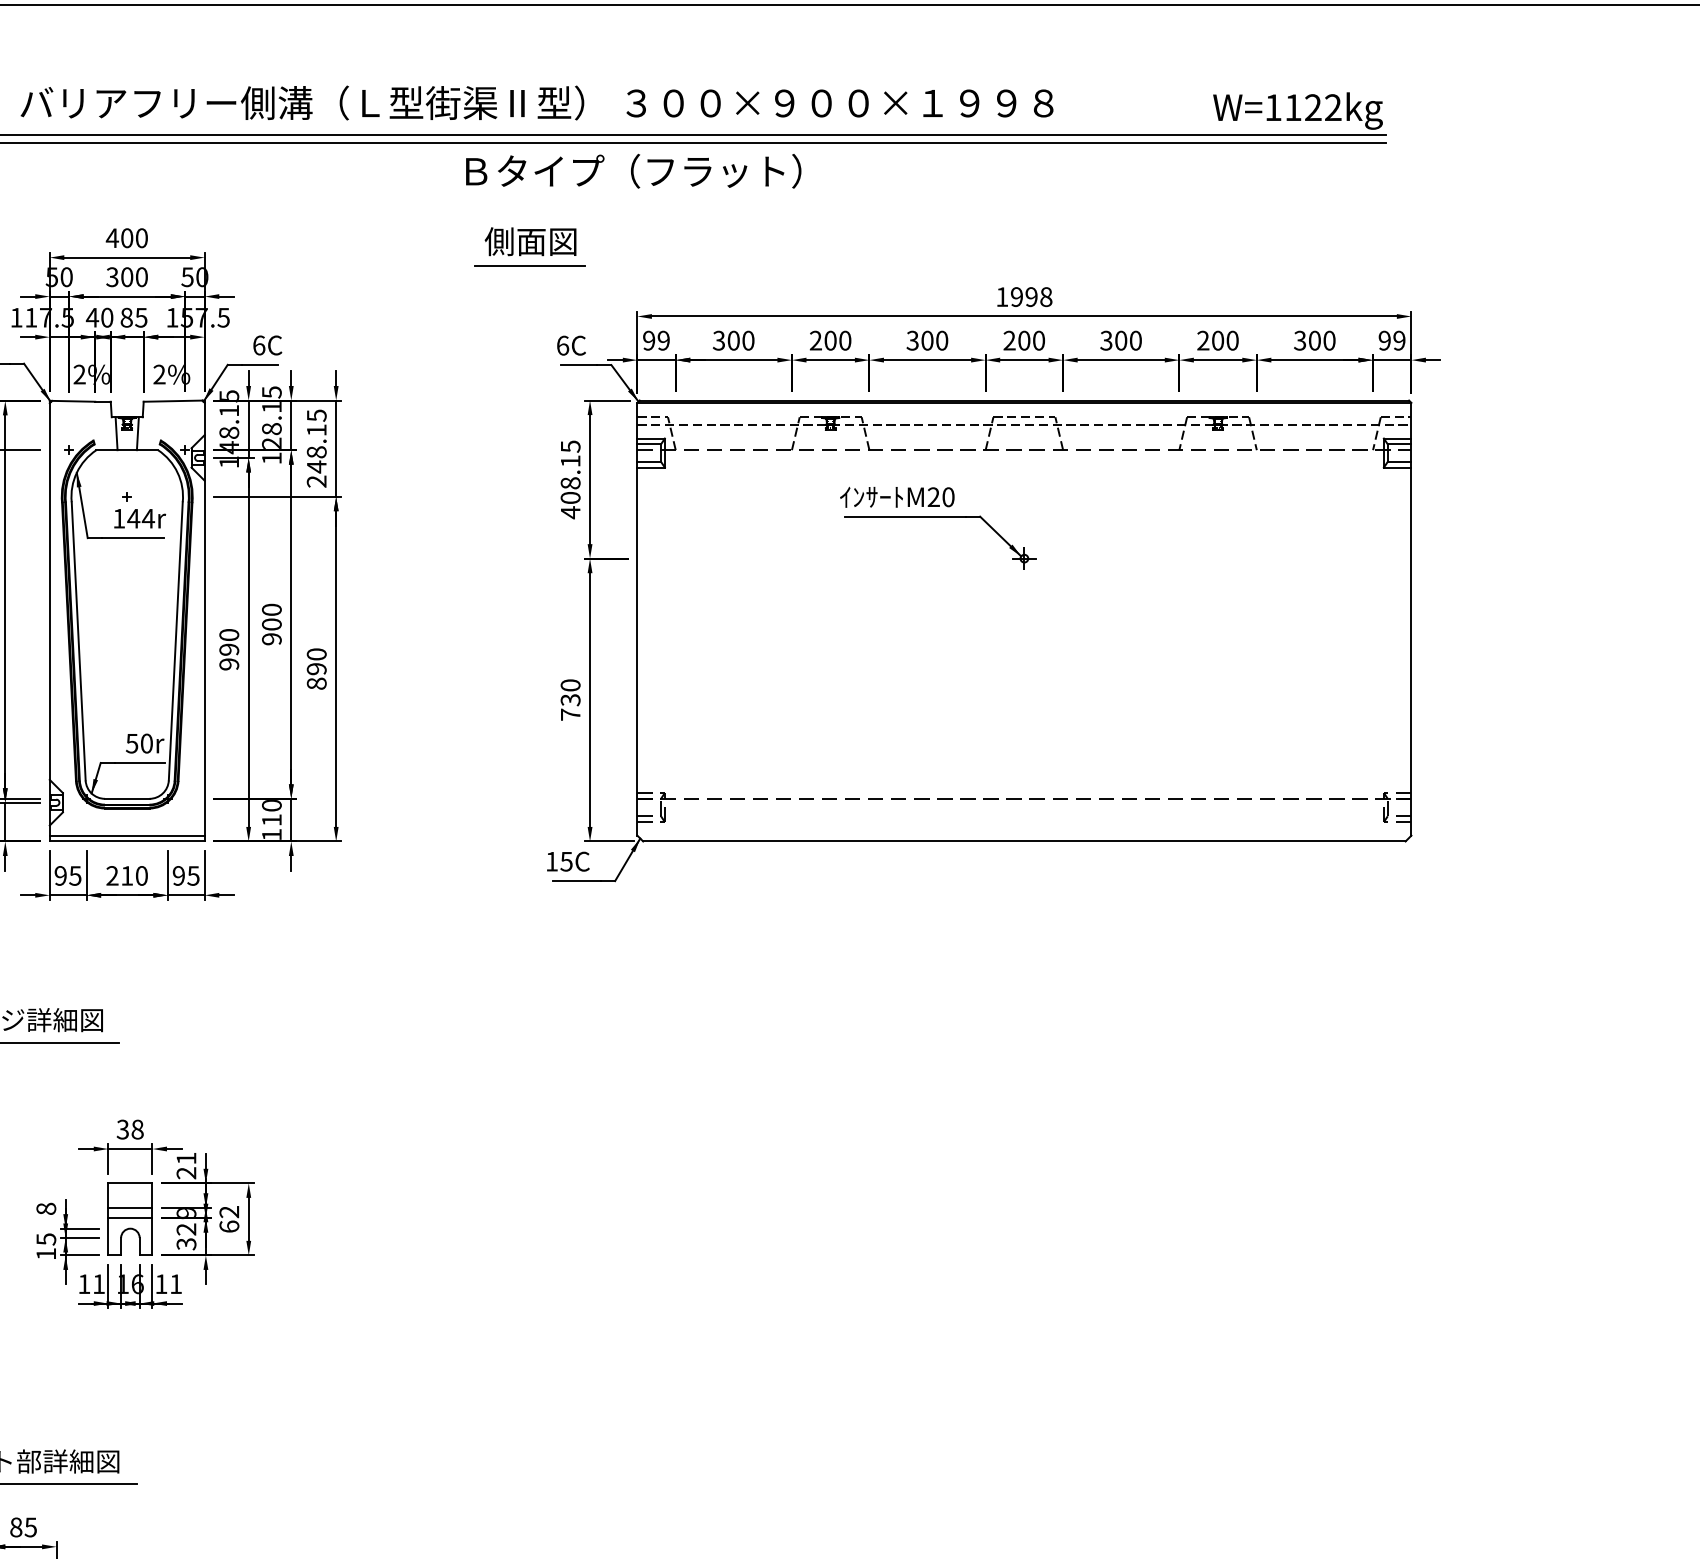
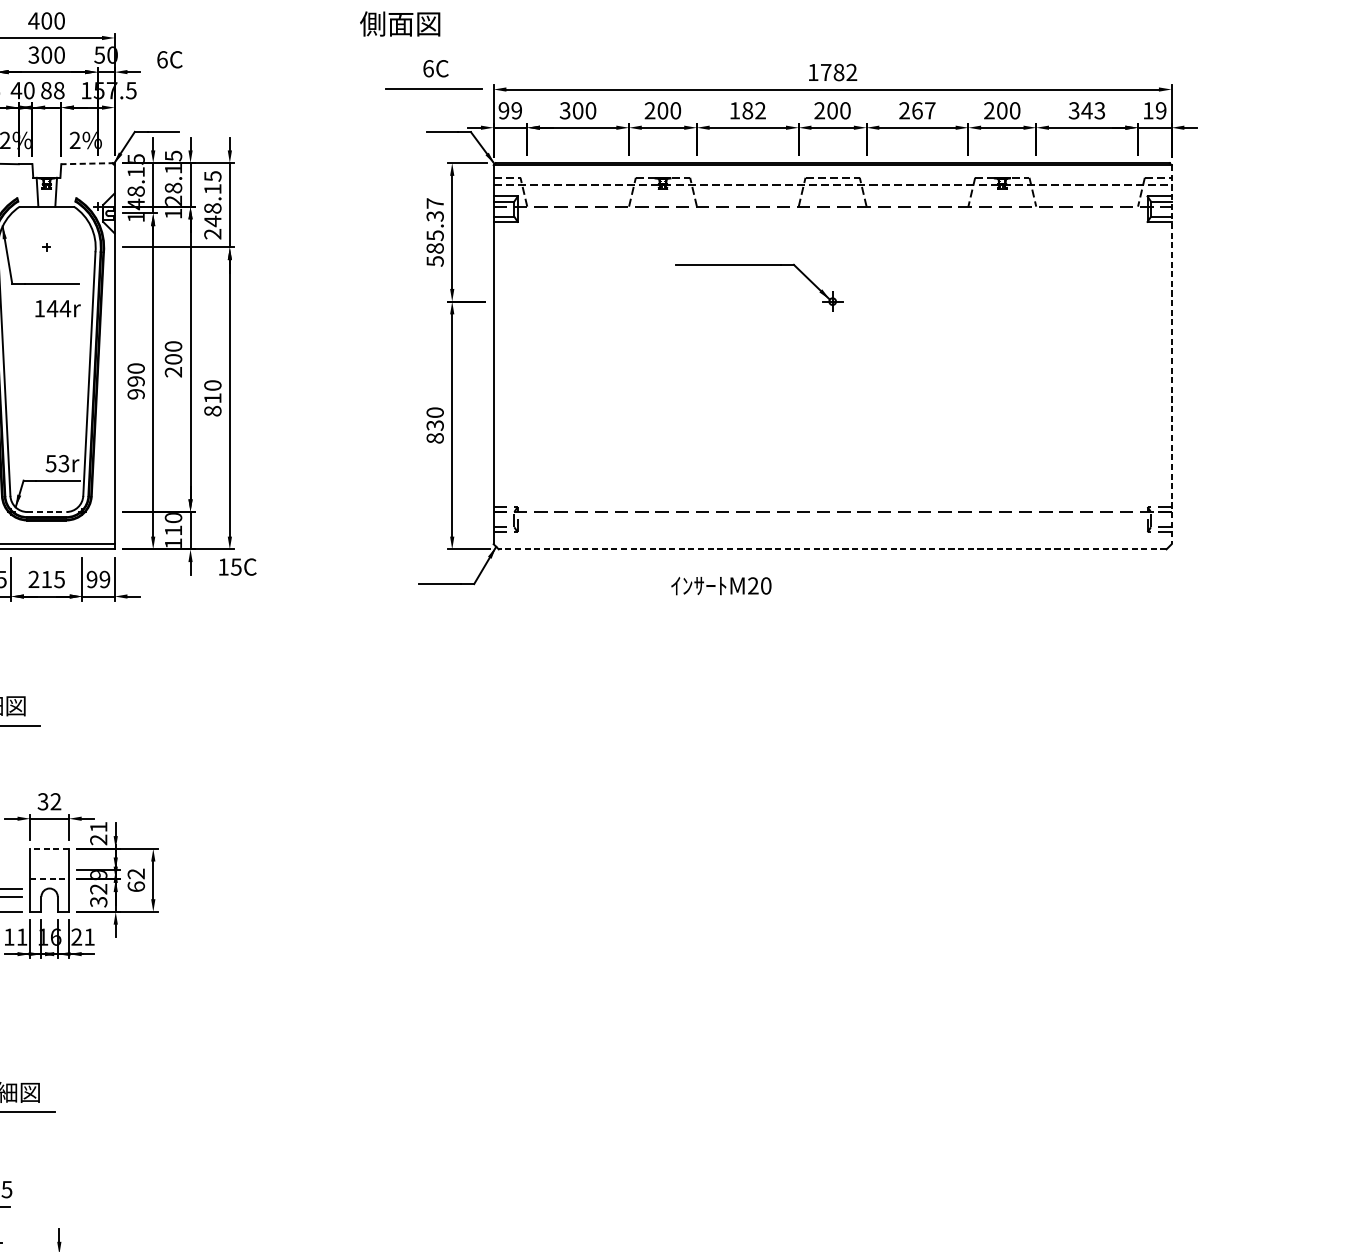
line: (529, 265) -> (433, 88), moved
text: (1031, 297) -> (838, 72), 1998 -> 1782
text: (141, 317) -> (59, 90), 85 -> 88
text: (927, 340) -> (747, 110), 300 -> 182
text: (1120, 340) -> (916, 110), 300 -> 267
text: (1321, 340) -> (1092, 110), 300 -> 343
text: (1384, 340) -> (1148, 110), 99 -> 19
text: (267, 345) -> (169, 59), moved
text: (571, 345) -> (435, 68), moved
line: (174, 401) -> (88, 163), solid -> dashed
text: (570, 479) -> (435, 232), 408.15 -> 585.37
text: (897, 496) -> (721, 585), moved
text: (140, 518) -> (58, 308), moved
line: (1411, 619) -> (1171, 354), solid -> dashed
text: (271, 639) -> (173, 372), 900 -> 200
text: (316, 669) -> (212, 398), 890 -> 810
text: (570, 714) -> (435, 438), 730 -> 830
text: (146, 743) -> (63, 463), 50r -> 53r
line: (127, 798) -> (47, 511), solid -> dashed
line: (1023, 841) -> (831, 549), solid -> dashed
text: (568, 861) -> (238, 566), moved
text: (141, 875) -> (59, 579), 210 -> 215
text: (193, 875) -> (104, 579), 95 -> 99
text: (137, 1129) -> (55, 801), 38 -> 32
line: (129, 1183) -> (48, 848), solid -> dashed
line: (130, 1207) -> (49, 869), removed
line: (130, 1218) -> (49, 879), solid -> dashed
text: (161, 1283) -> (76, 936), 11 -> 21

